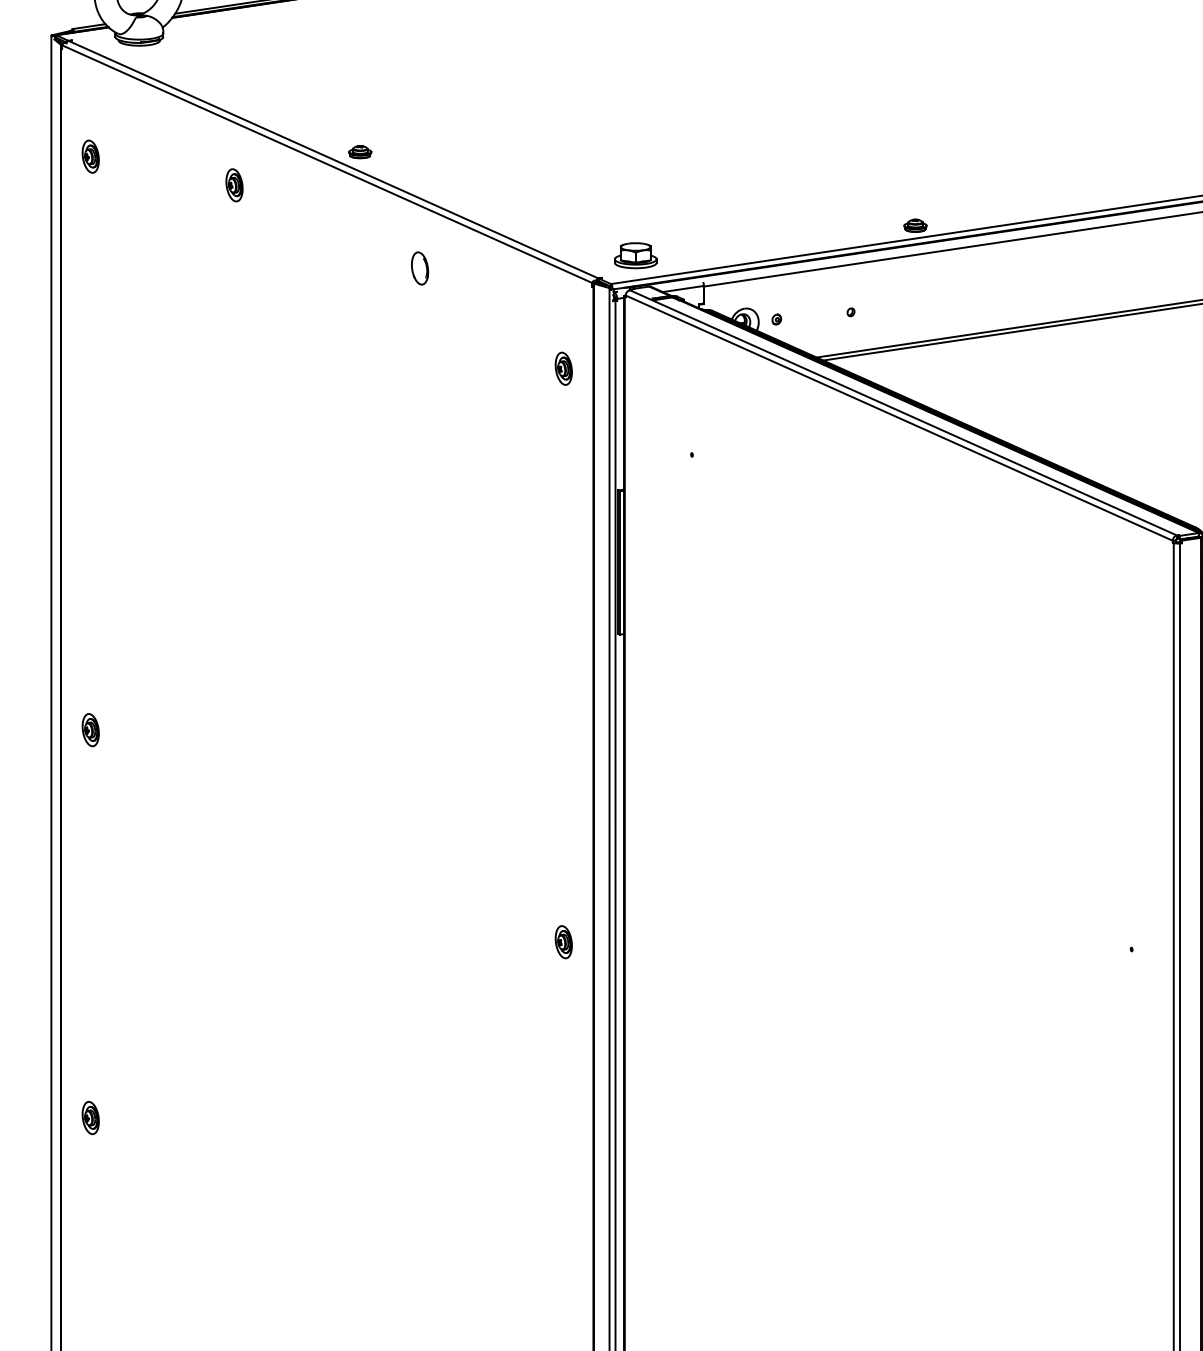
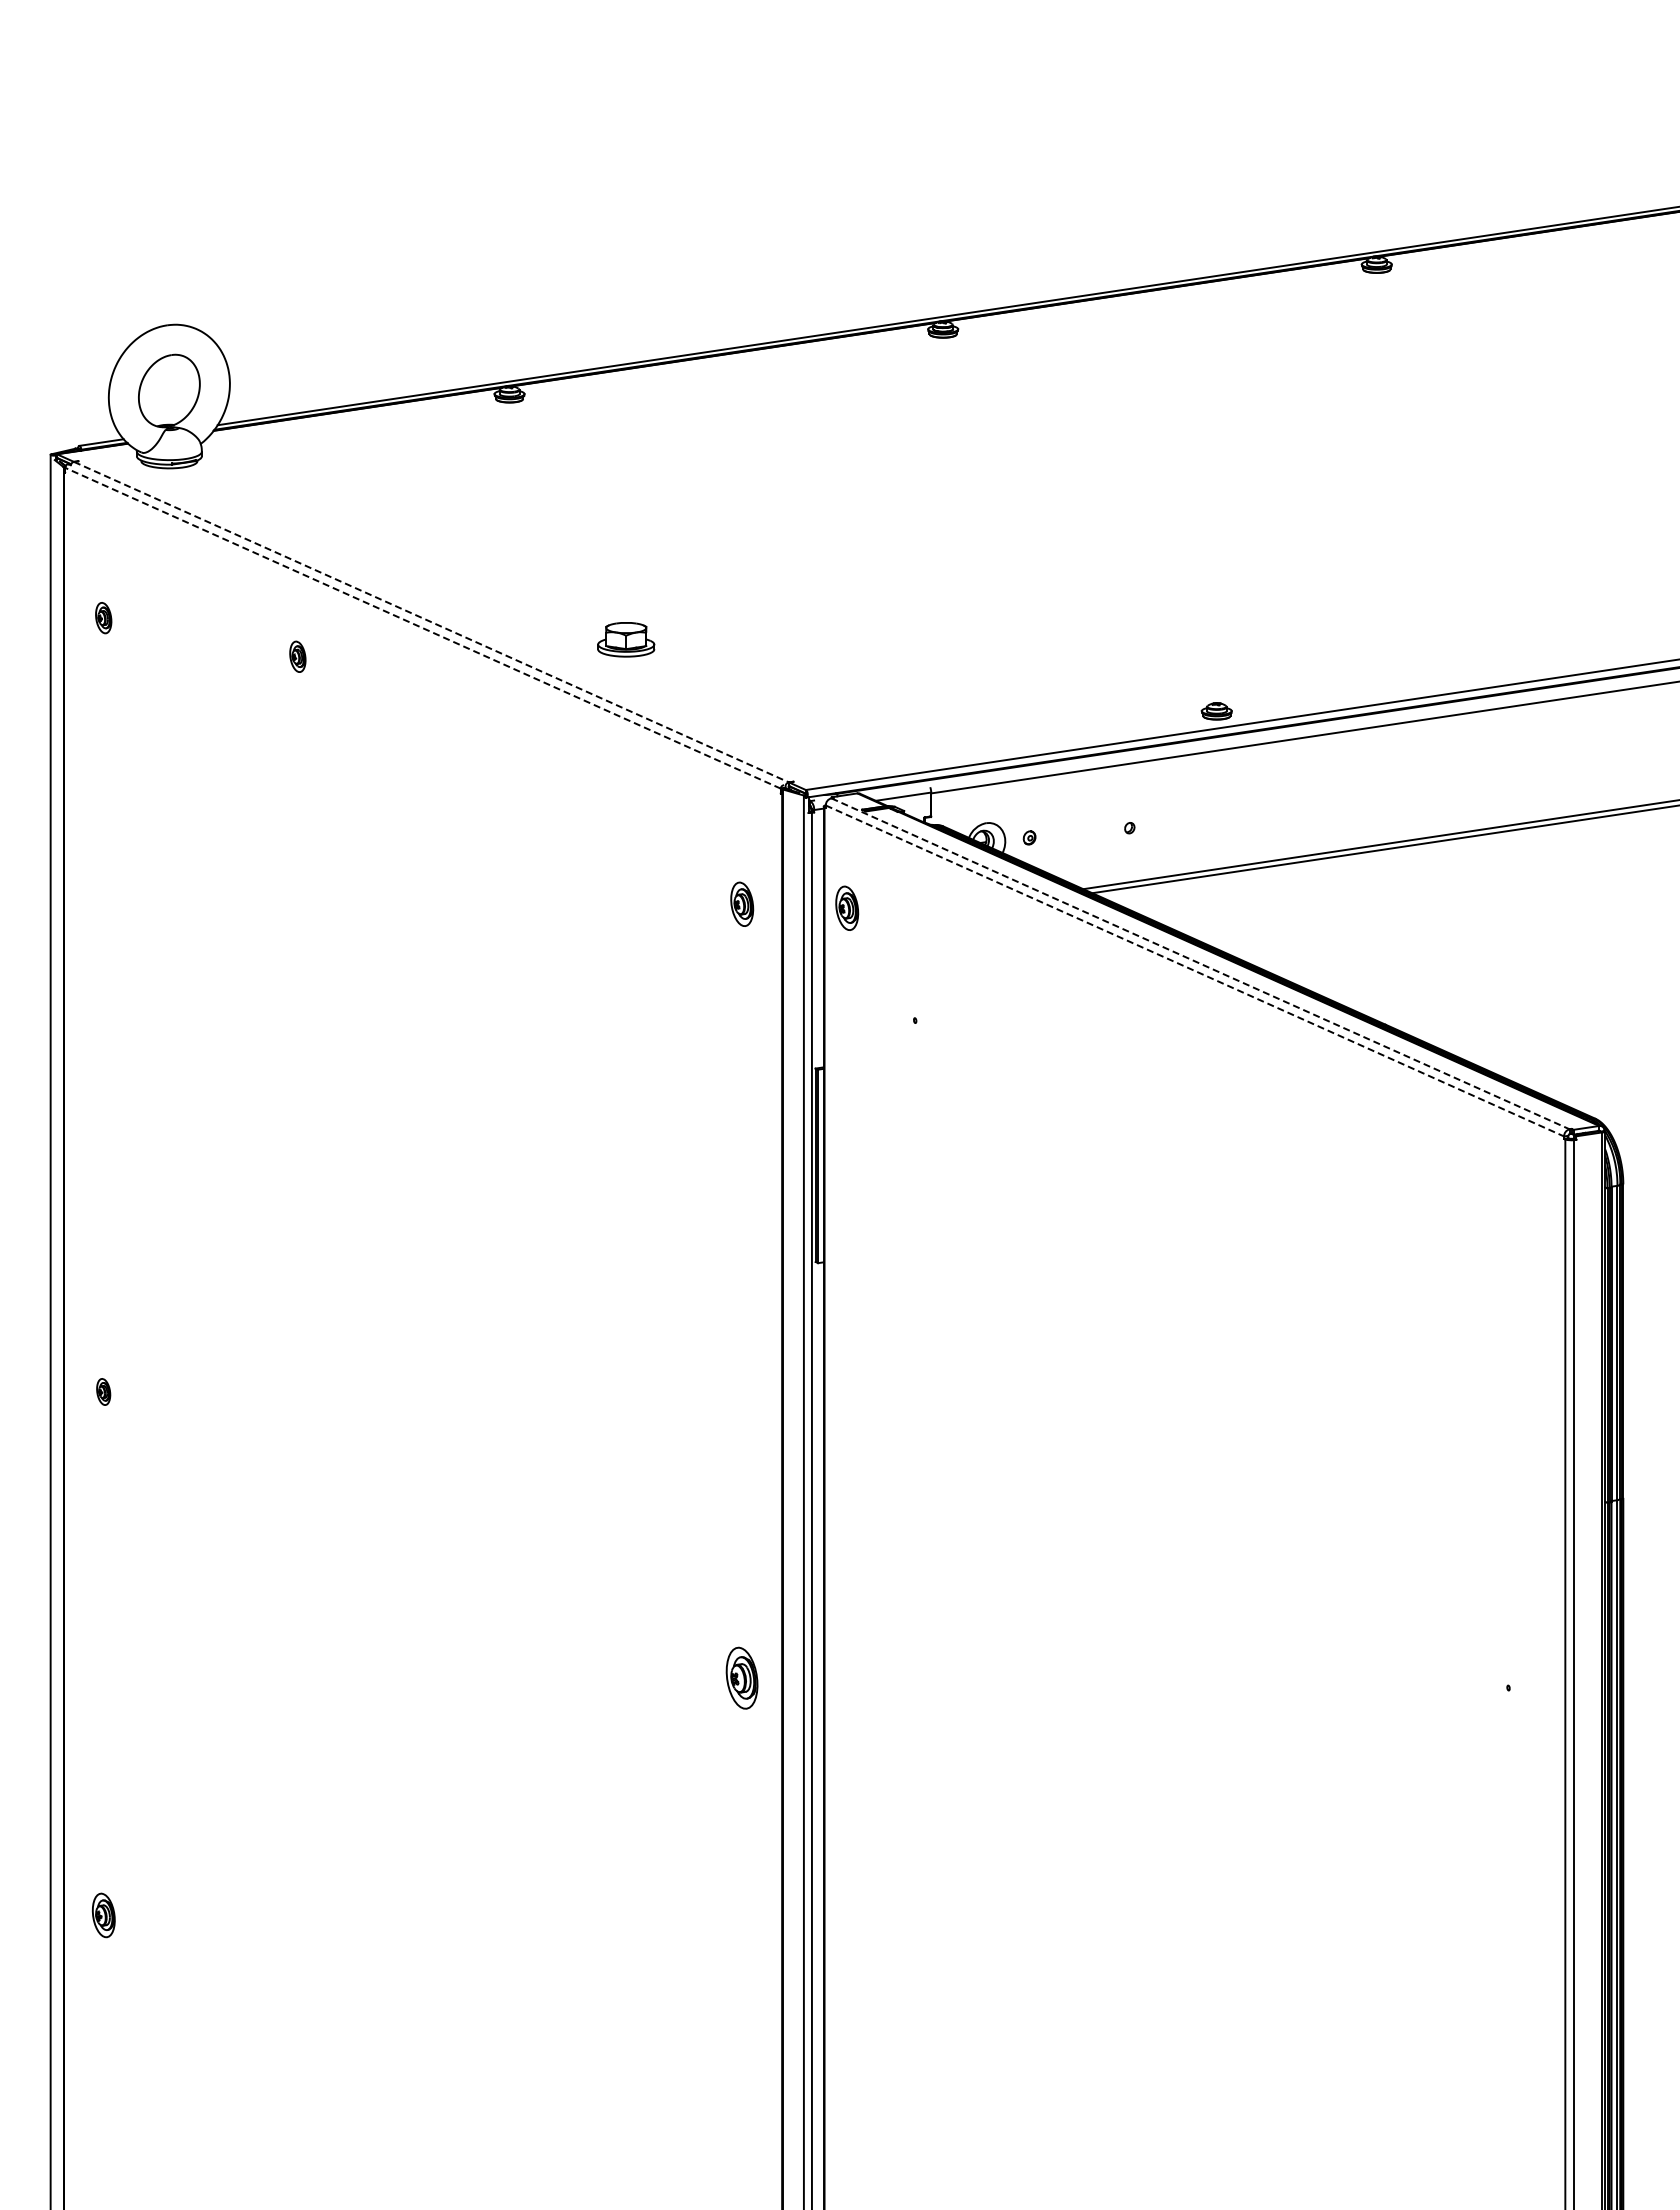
part: (360, 151) -> (467, 611), removed
part: (90, 156) -> (103, 617), size x0.7
line: (333, 159) -> (431, 622), solid -> dashed
line: (326, 164) -> (422, 628), solid -> dashed
part: (234, 185) -> (297, 656), size x0.7
part: (635, 255) -> (626, 639), moved
part: (420, 268) -> (548, 768), removed
part: (641, 371) -> (847, 907), added
line: (903, 412) -> (1200, 963), solid -> dashed
line: (898, 417) -> (1194, 970), solid -> dashed
part: (90, 729) -> (103, 1391), size x0.6
part: (564, 941) -> (742, 1677), size x1.4

